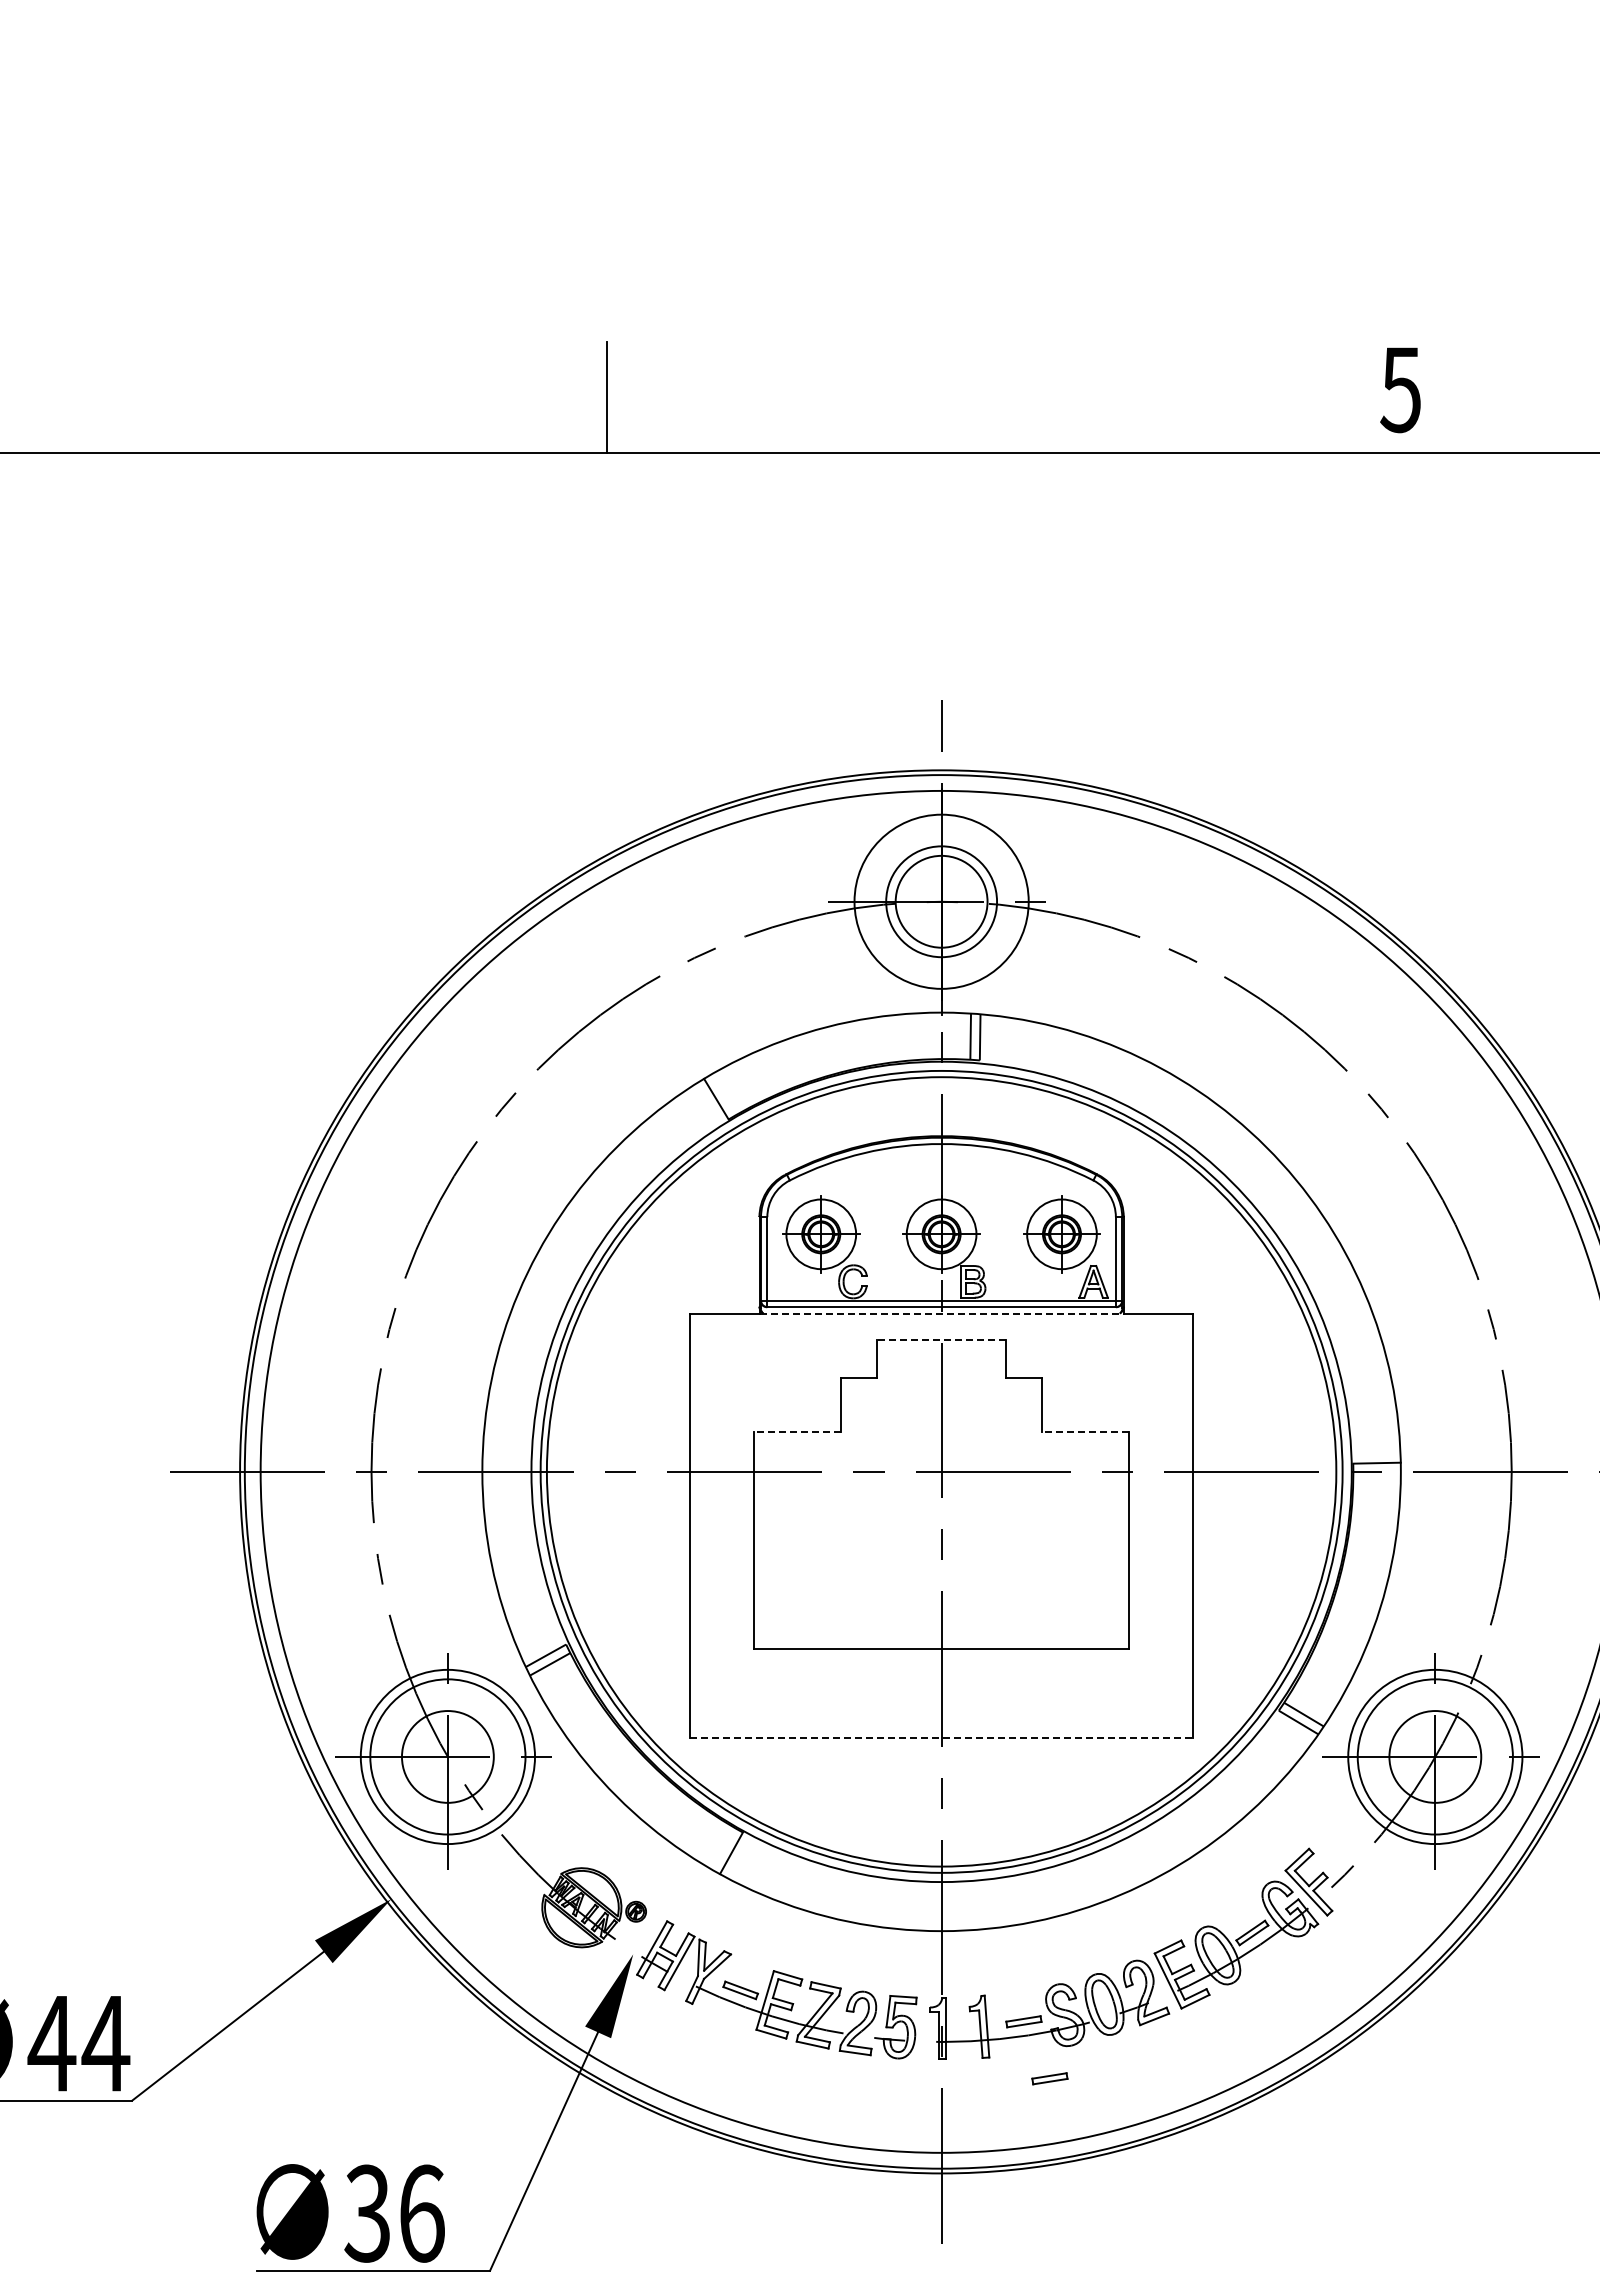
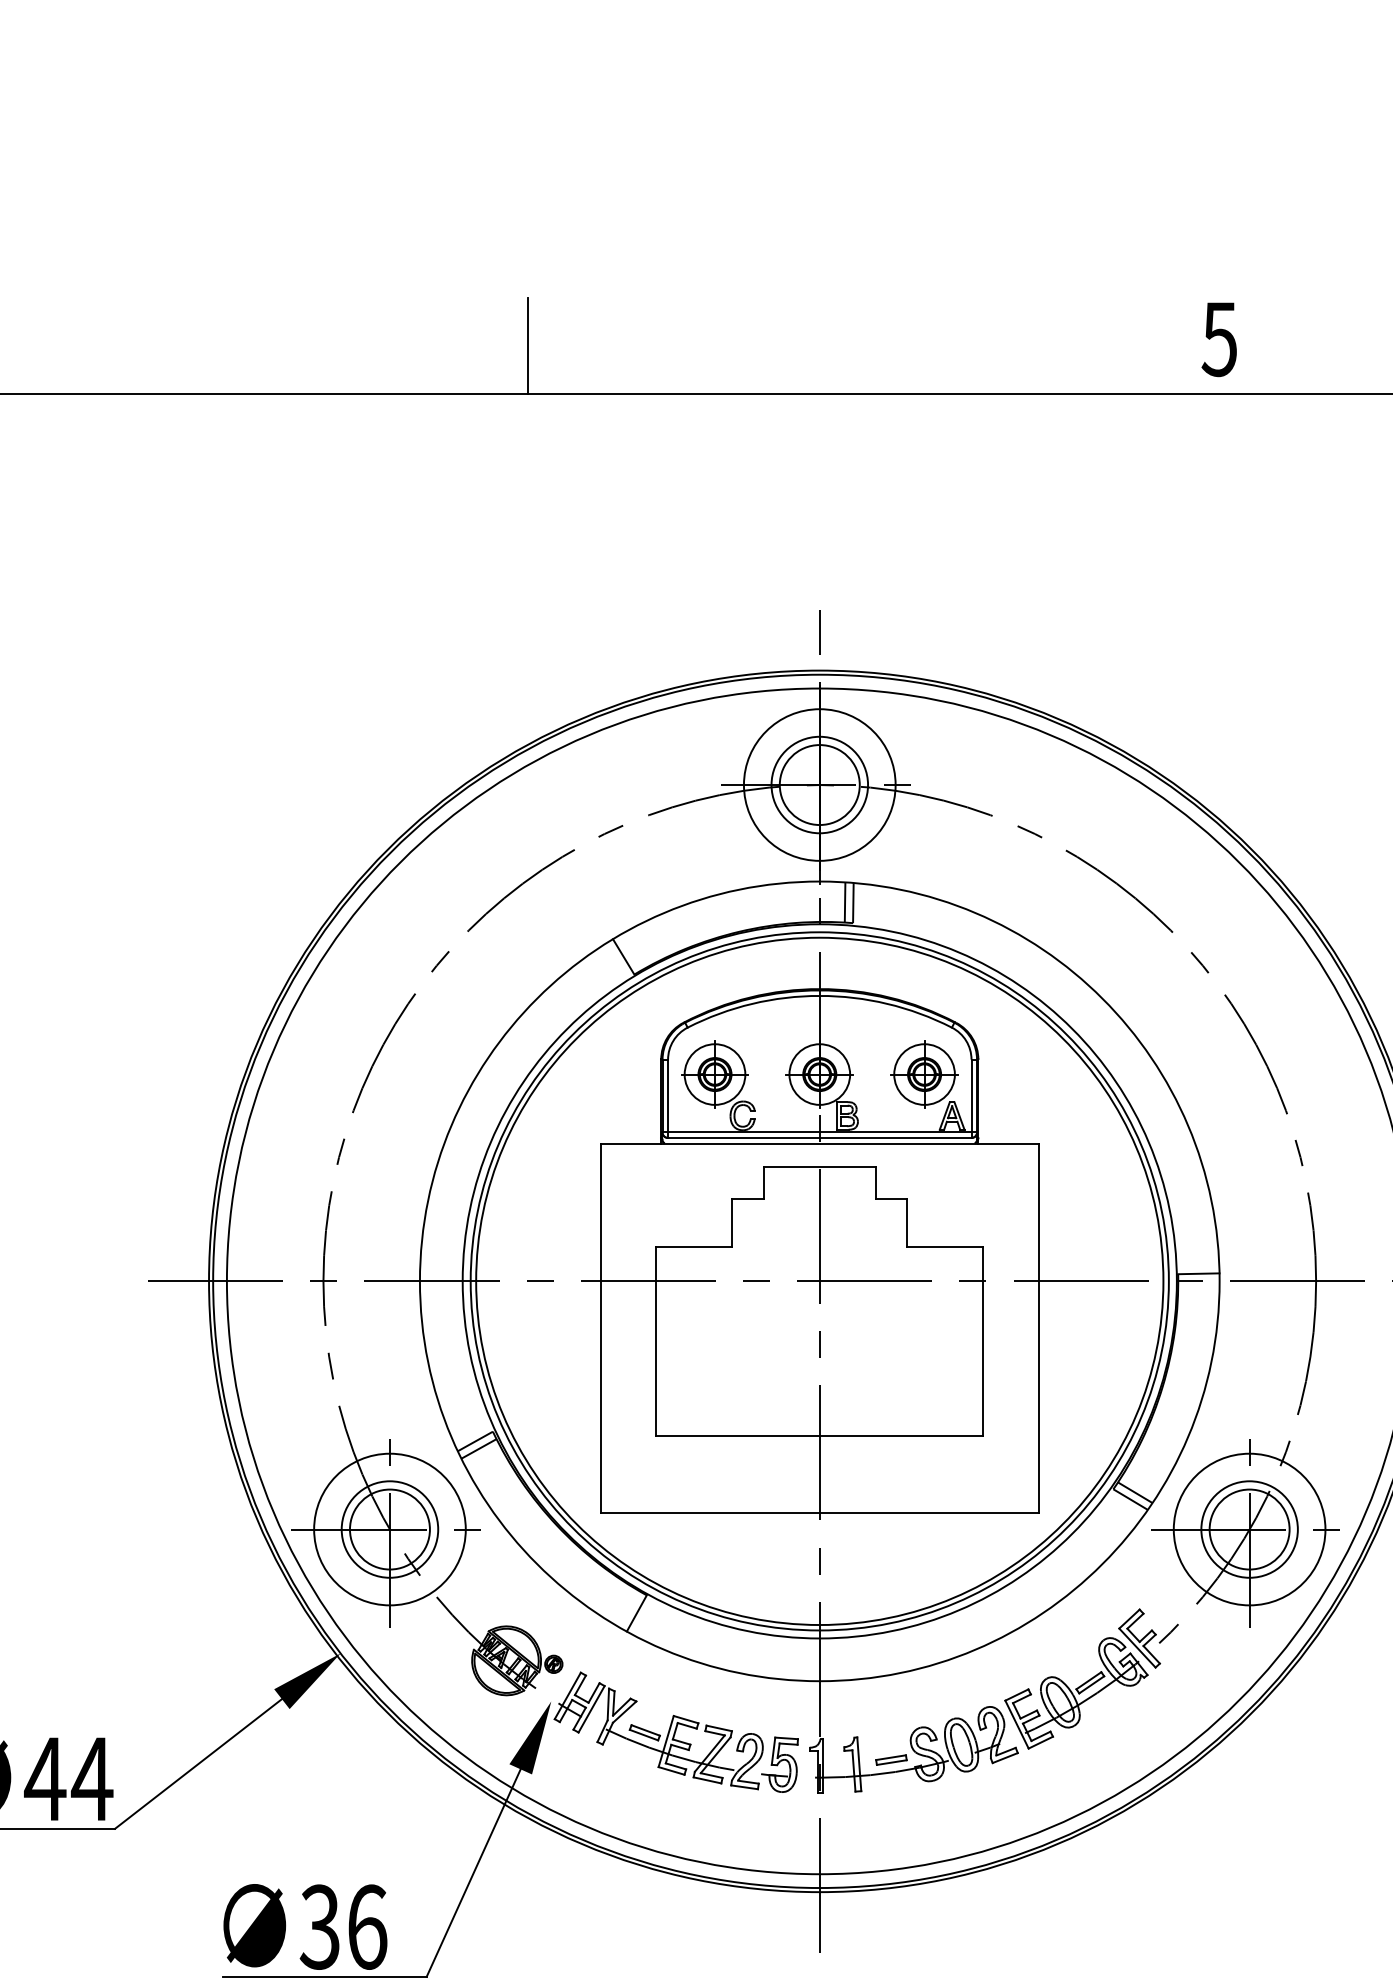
line: (942, 1313) -> (820, 1143), dashed -> solid
line: (941, 1340) -> (819, 1166), dashed -> solid
line: (797, 1432) -> (694, 1247), dashed -> solid
line: (1085, 1432) -> (945, 1247), dashed -> solid
line: (941, 1737) -> (819, 1512), dashed -> solid
circle: (447, 1756) -> (389, 1529), size x0.71
circle: (1434, 1756) -> (1248, 1529), size x0.71
part: (1049, 2078) -> (913, 1809), removed

